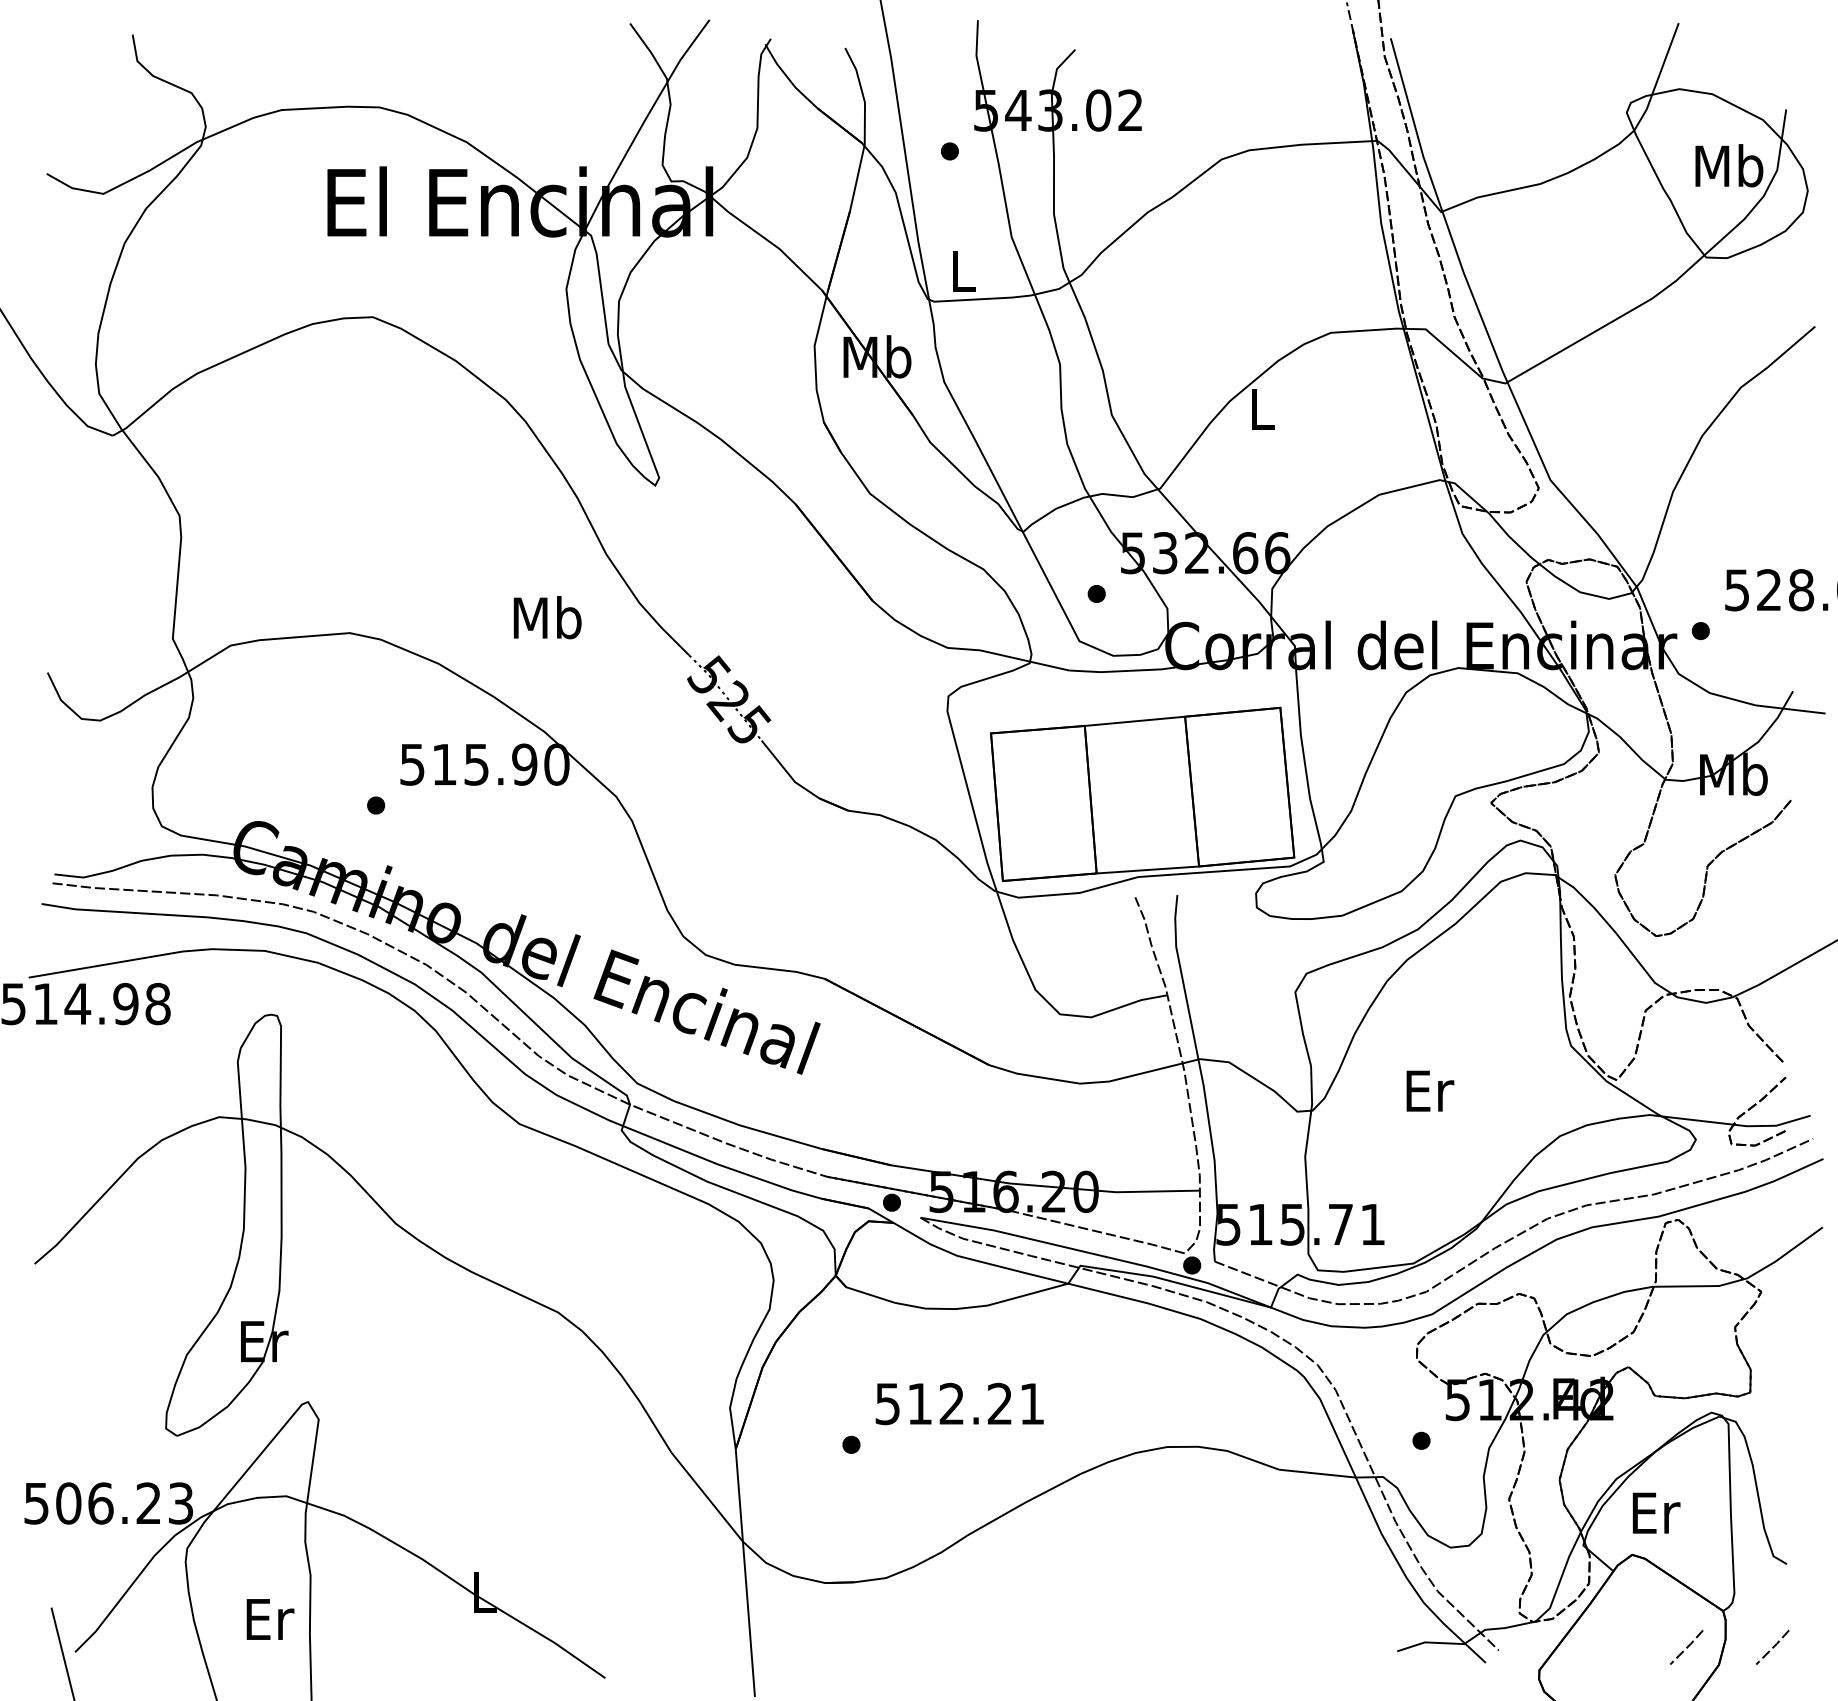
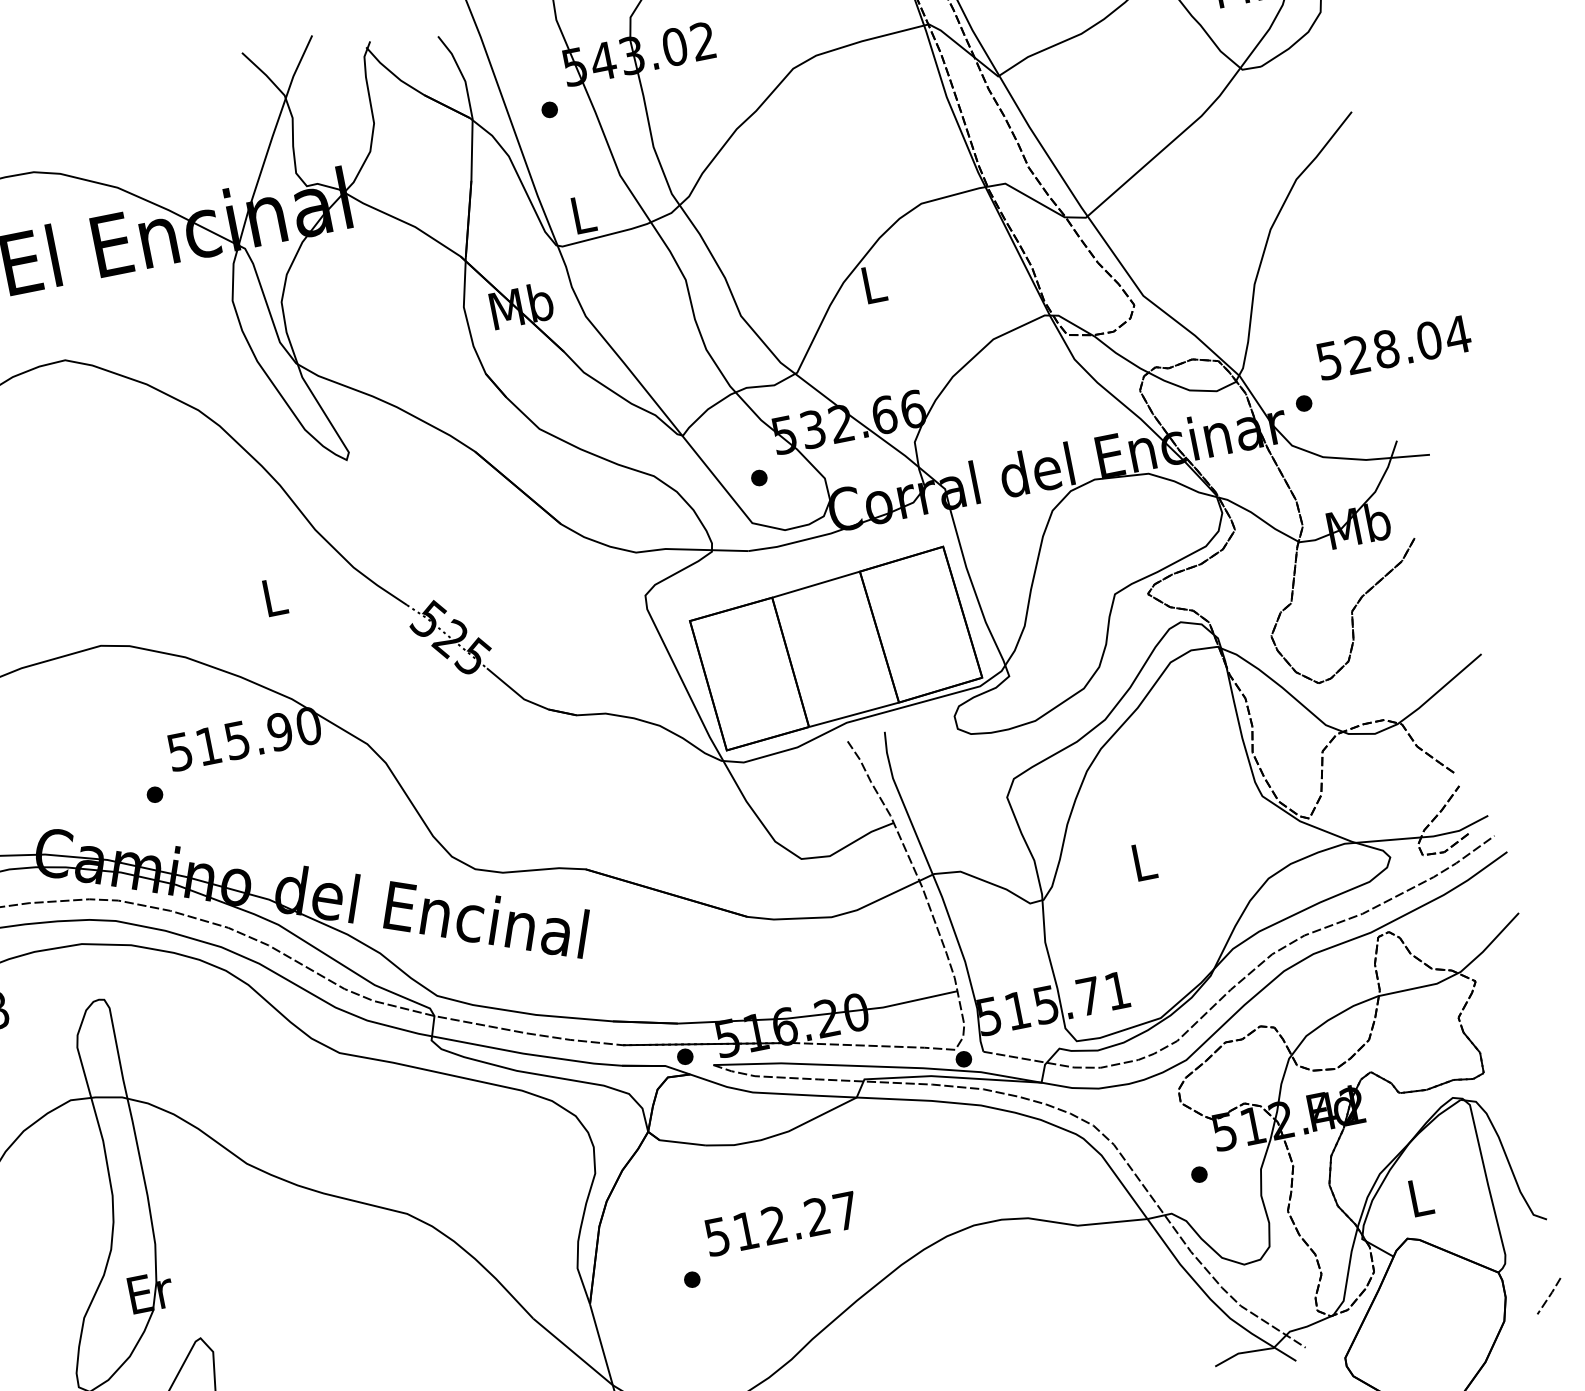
text: (547, 617) -> (274, 596), Mb -> L
text: (1430, 1090) -> (1145, 860), Er -> L
text: (1031, 1403) -> (845, 1210), 512.21 -> 512.27
text: (1656, 1512) -> (1421, 1196), Er -> L
line: (1686, 1647) -> (1472, 1311), removed

